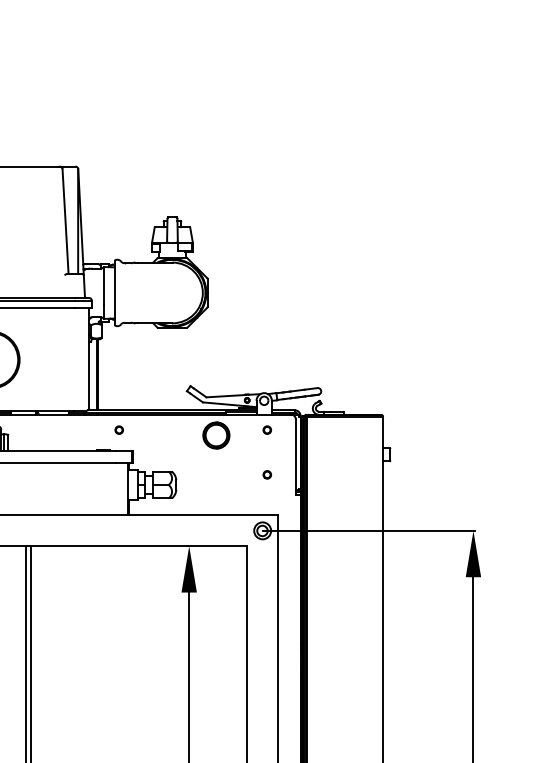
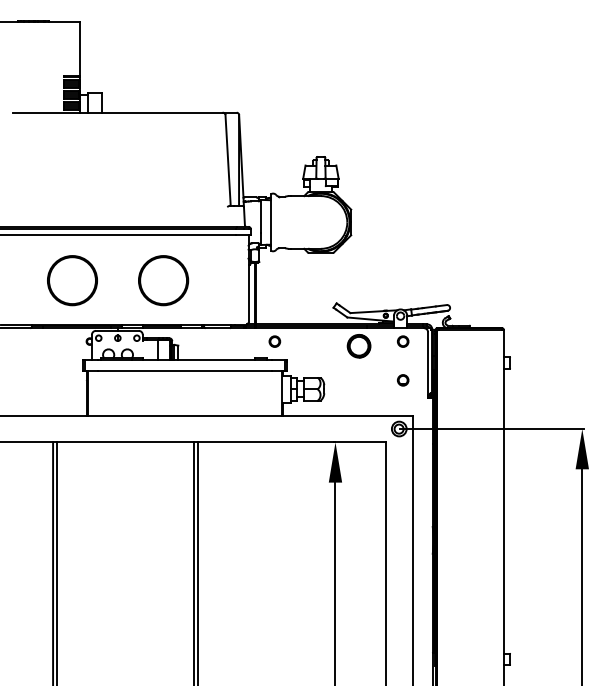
part: (118, 430) -> (274, 341), size x1.6
part: (267, 430) -> (403, 341), size x1.6
part: (267, 474) -> (403, 380), size x1.6

